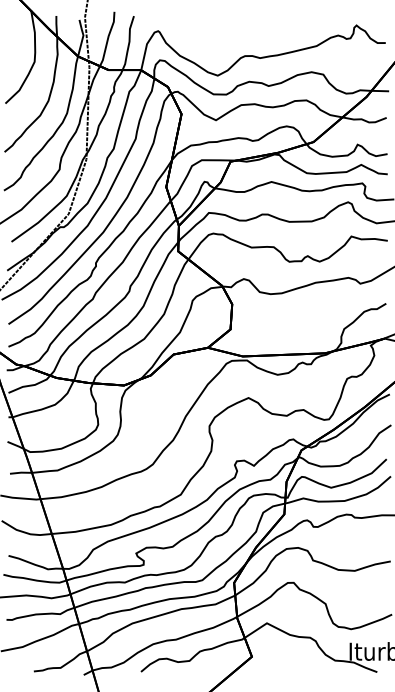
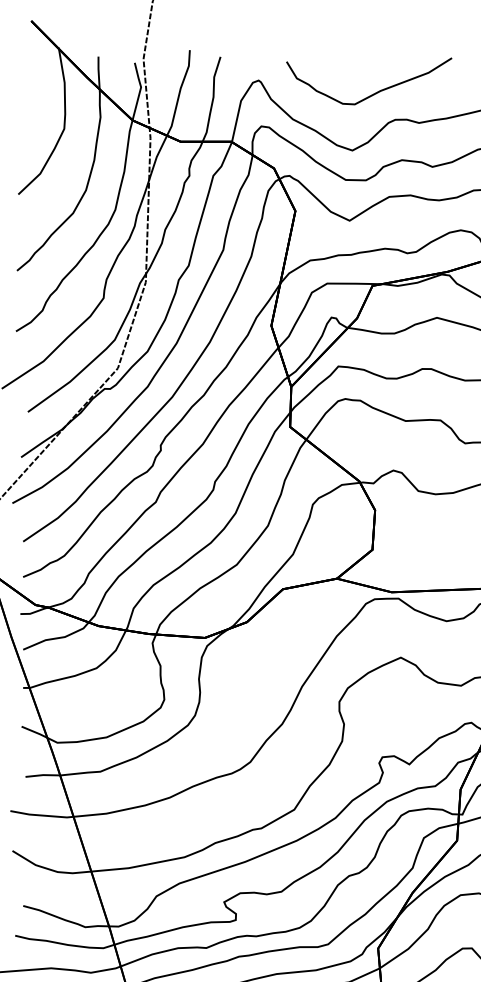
curve: (231, 38) -> (373, 92), added

